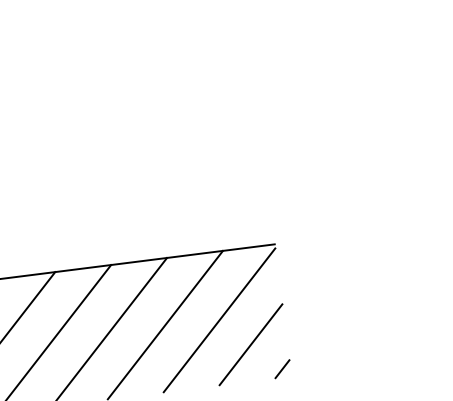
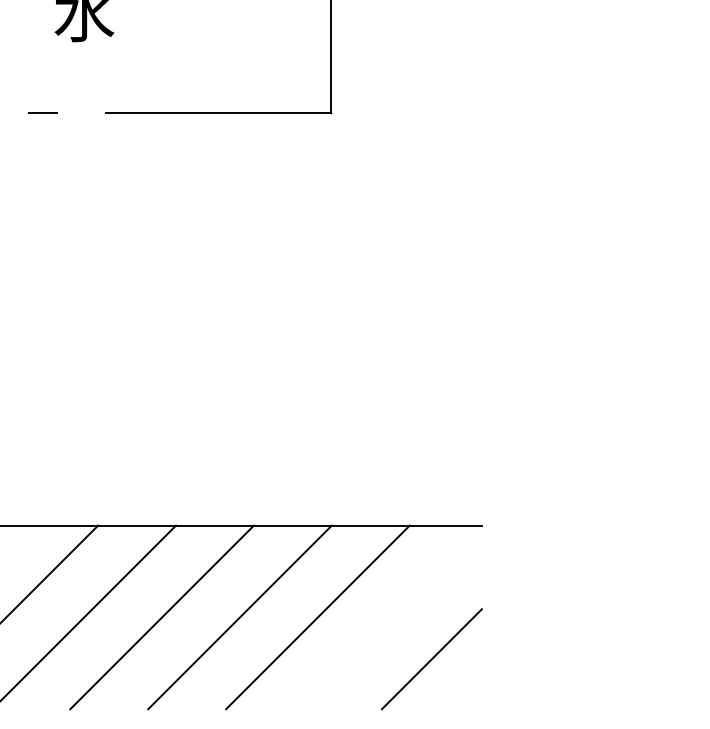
line: (219, 320) -> (392, 620), removed
line: (282, 369) -> (470, 698), removed

